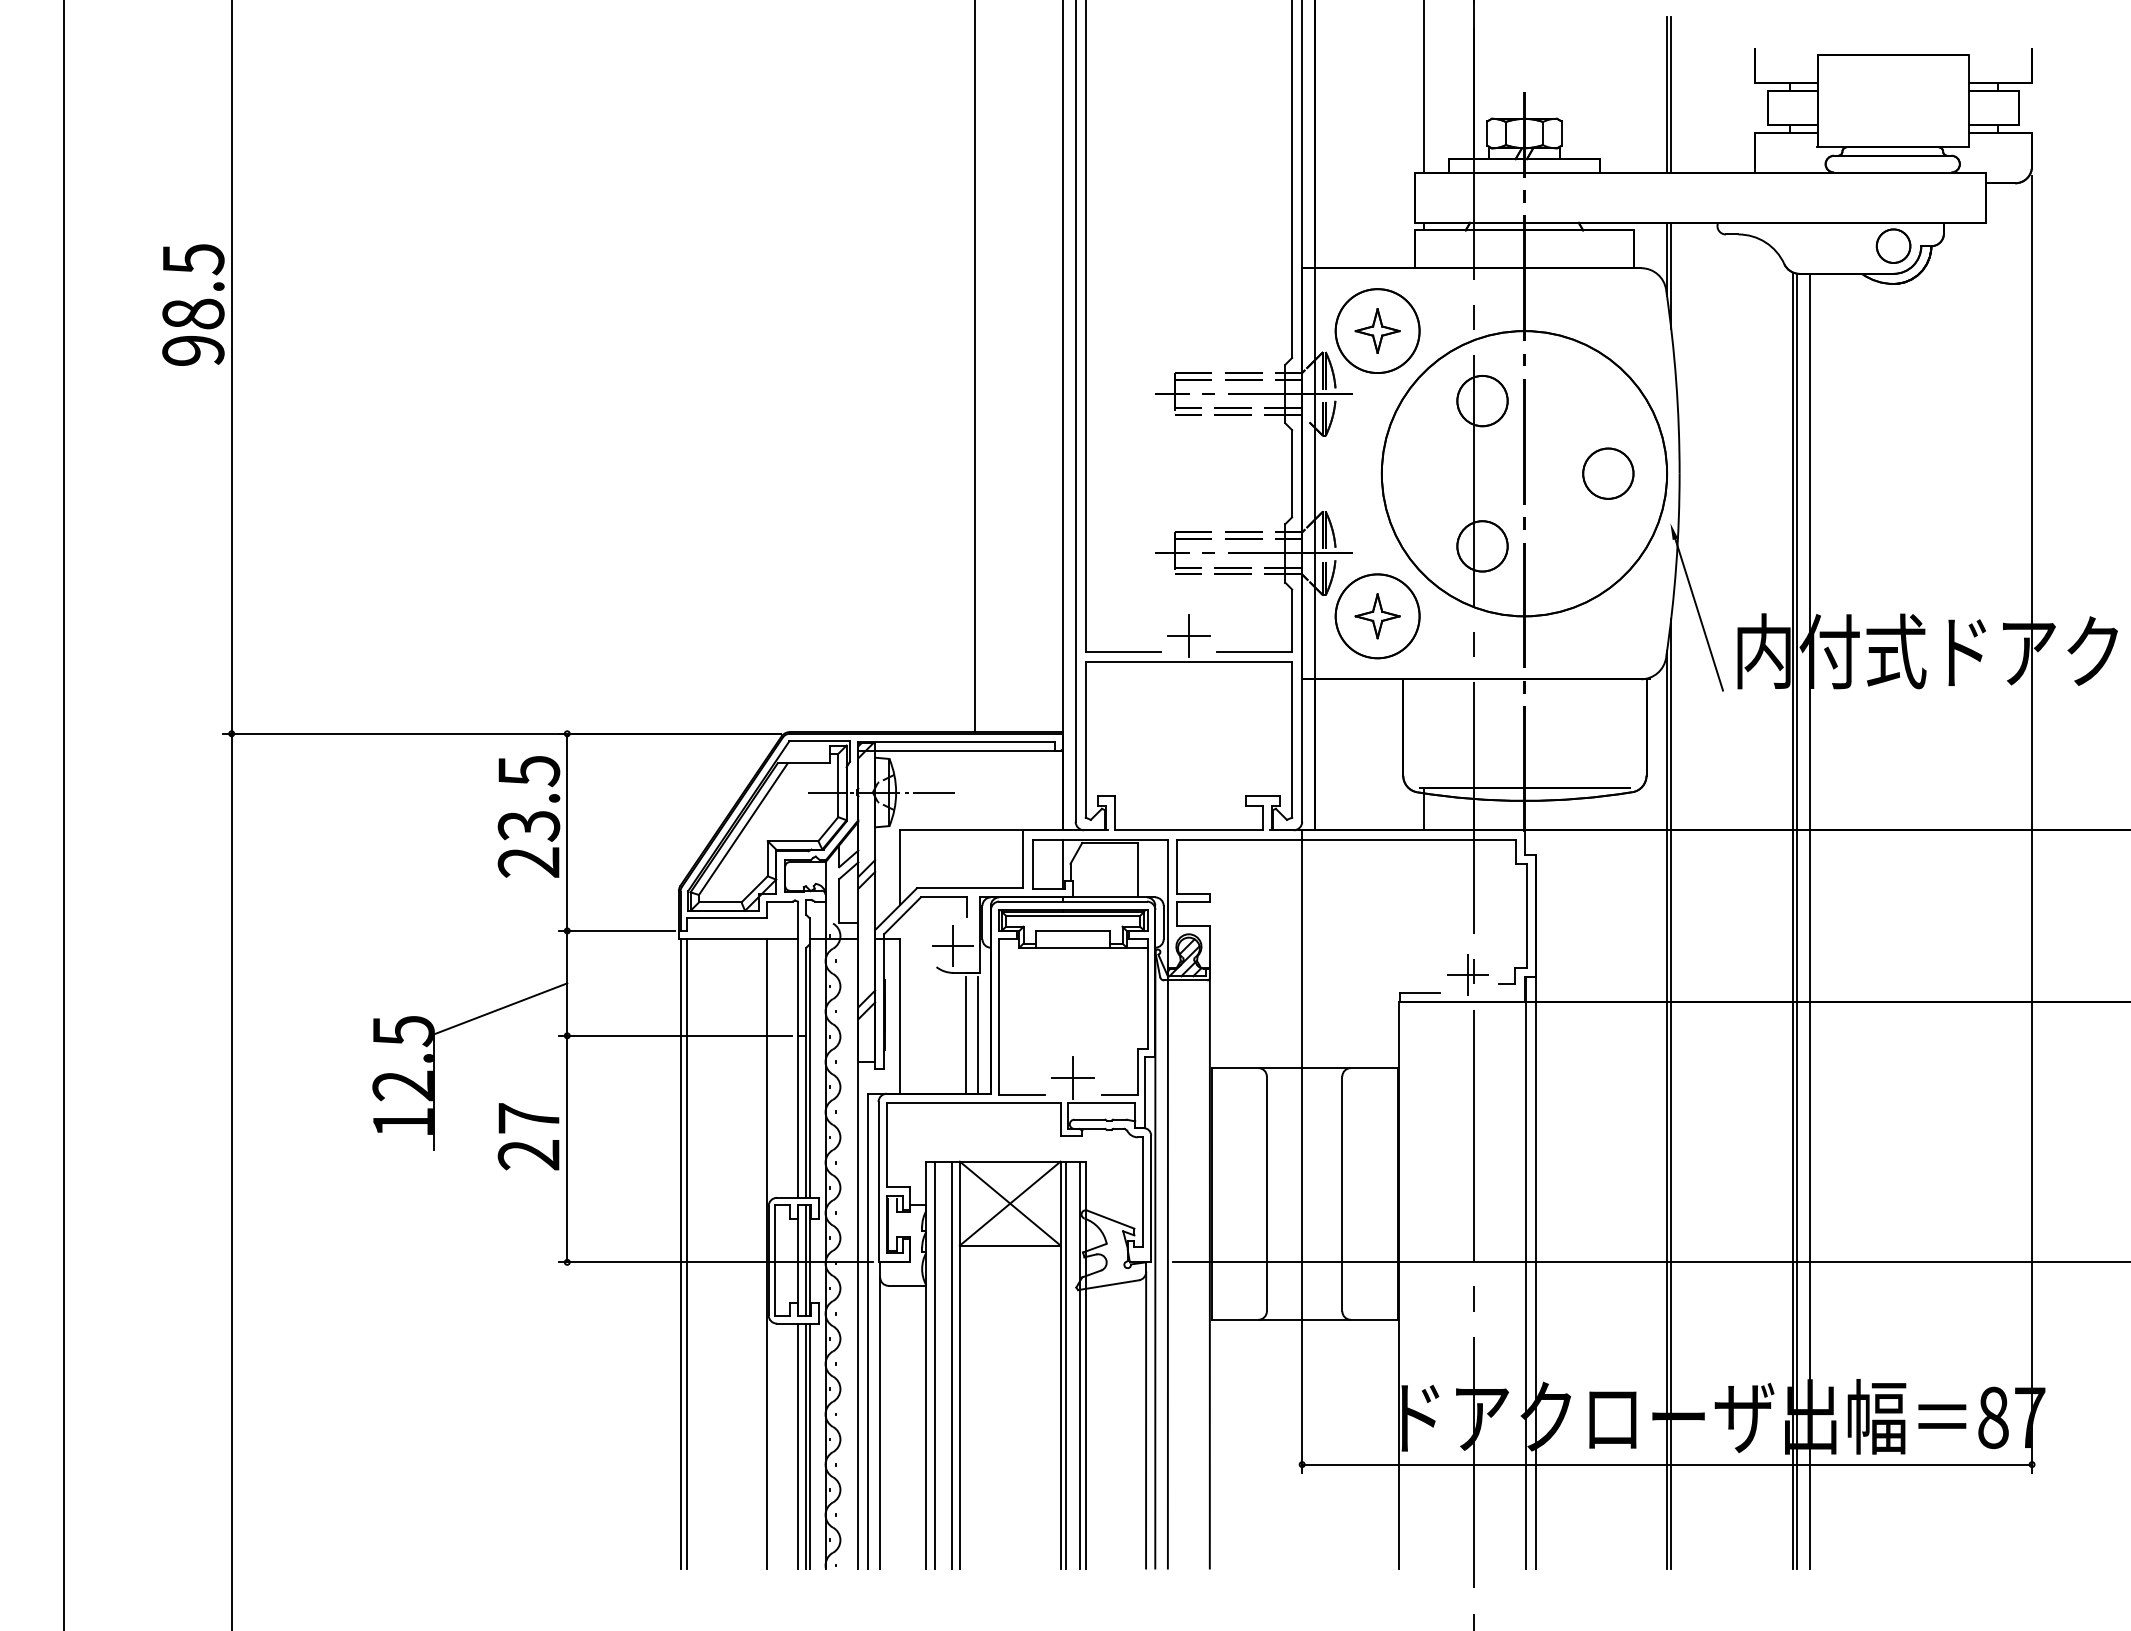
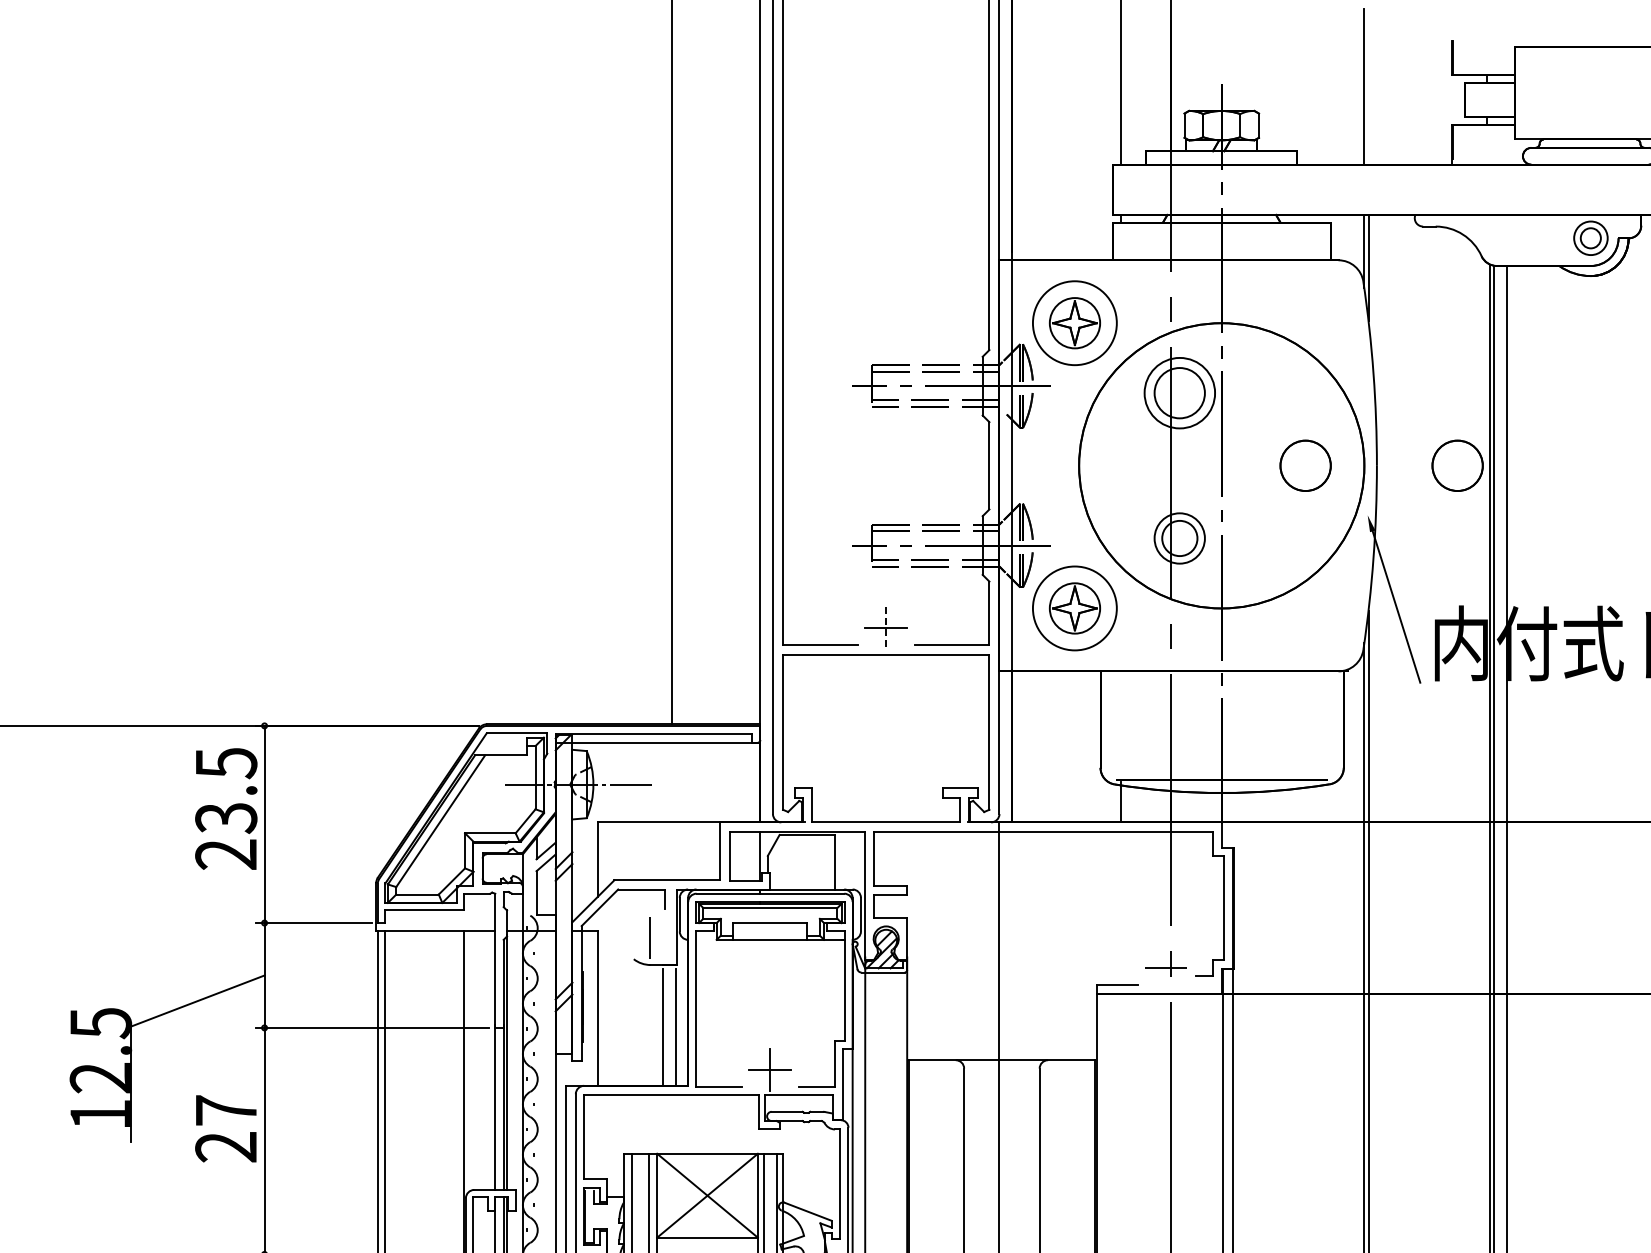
line: (1671, 94) -> (1368, 86), removed
circle: (1893, 245) -> (1590, 237), size x0.6
circle: (1377, 331) -> (1074, 323), size x0.6
circle: (1482, 400) -> (1179, 392), size x1.4
circle: (1760, 473) -> (1457, 465), added
circle: (1482, 546) -> (1179, 538), size x0.7
circle: (1377, 616) -> (1074, 608), size x0.6
line: (1188, 635) -> (885, 627), solid -> dashed
line: (953, 946) -> (650, 938), removed
line: (1468, 975) -> (1165, 967), removed

